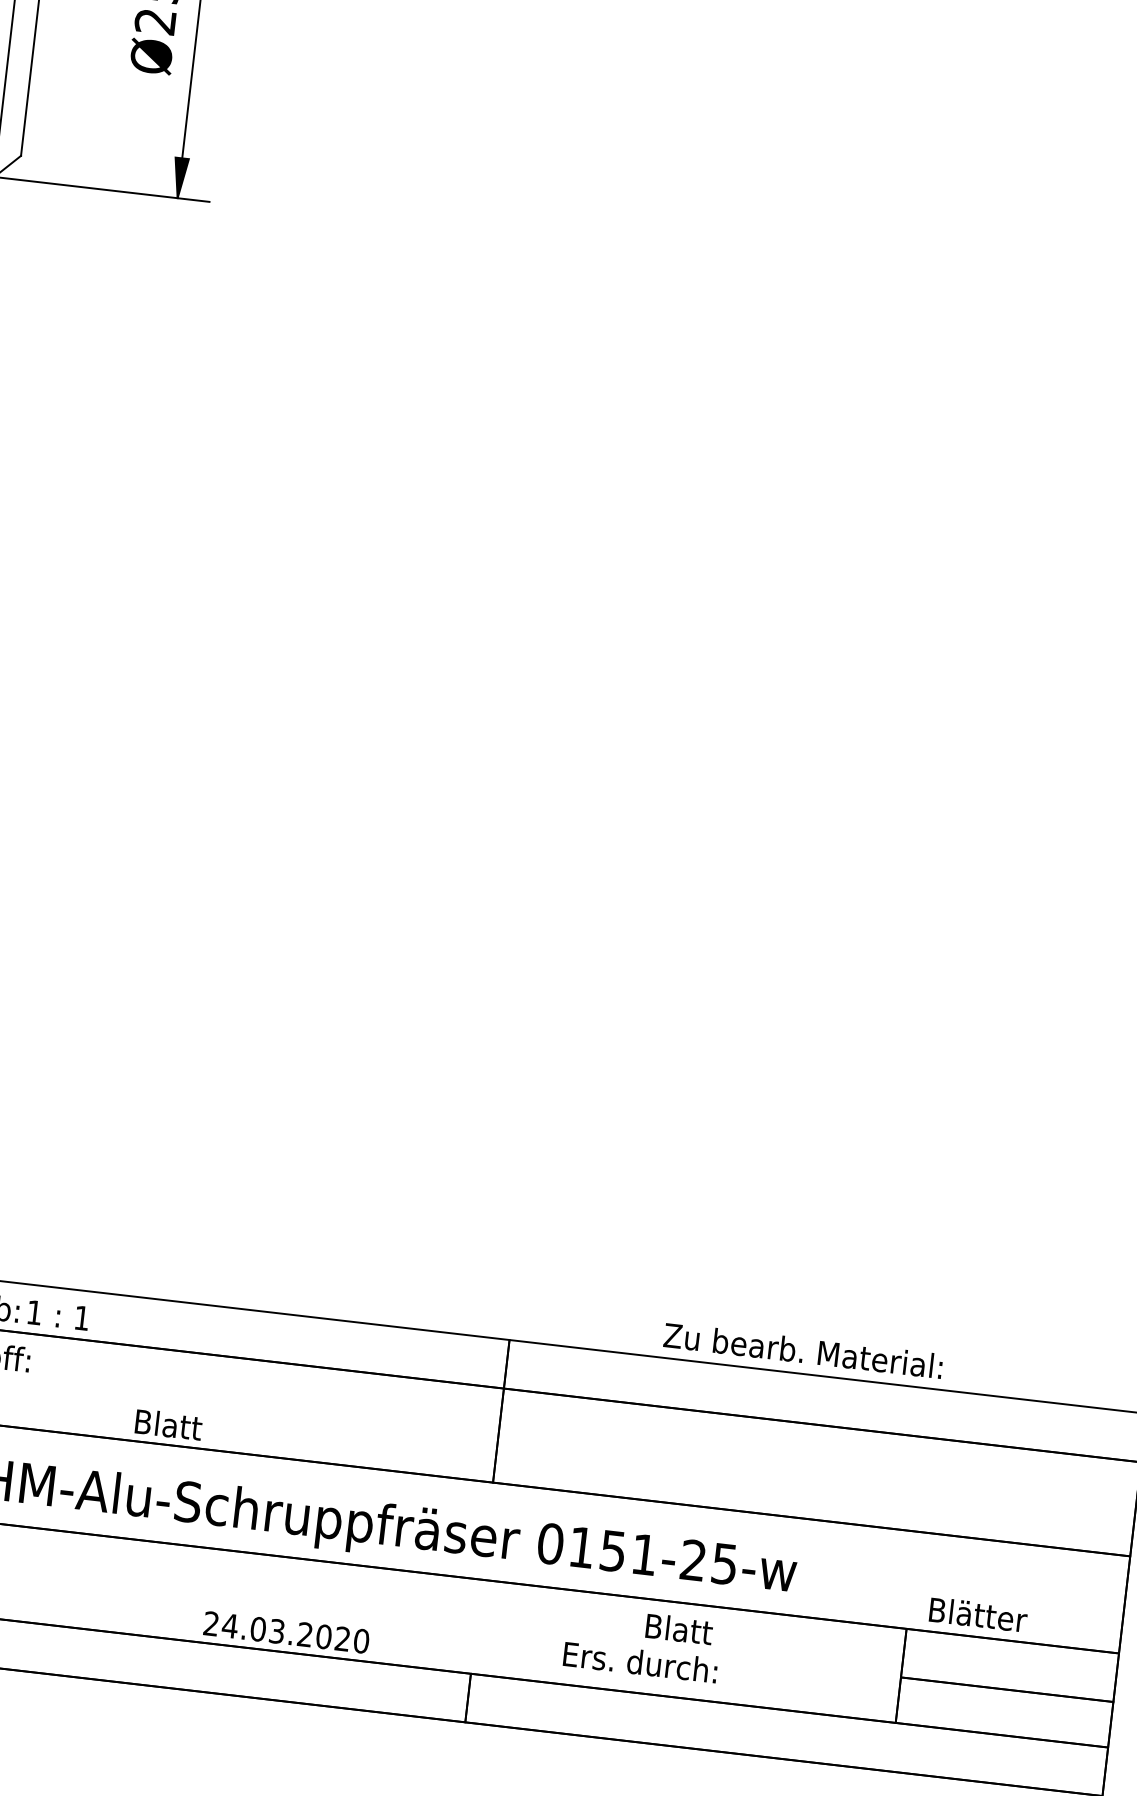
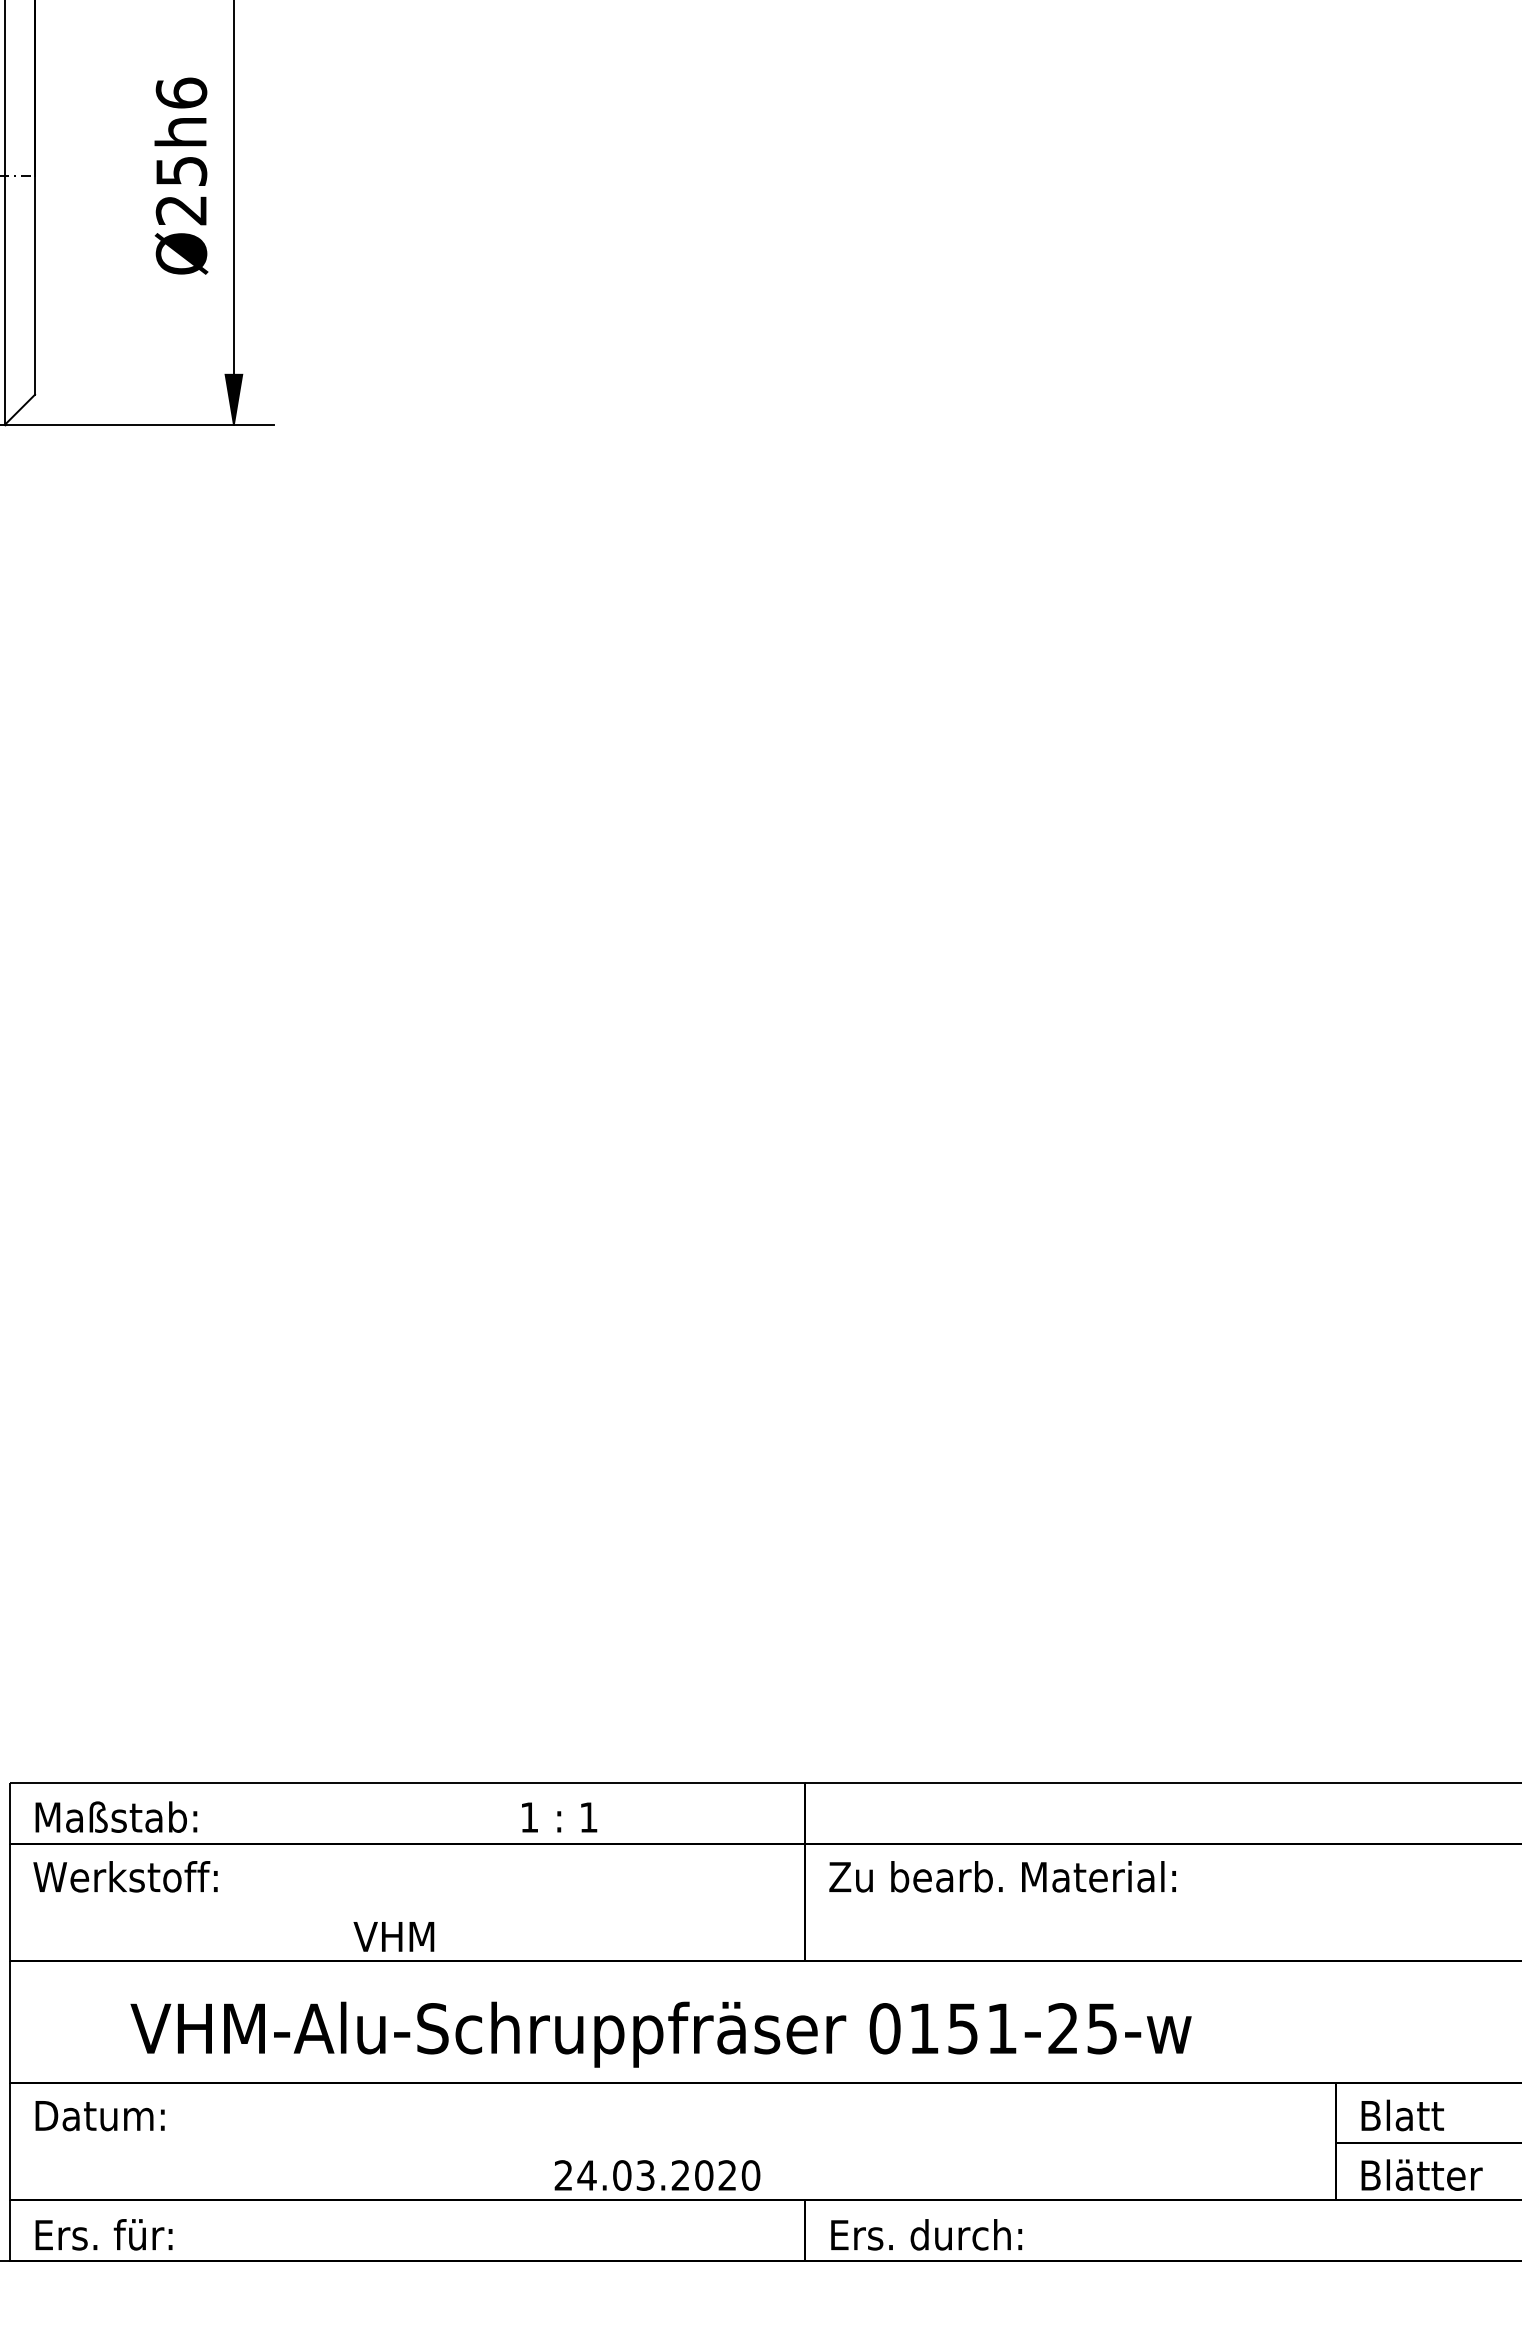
text: (58, 1315) -> (559, 1817), moved
text: (803, 1350) -> (1002, 1876), moved
text: (167, 1424) -> (396, 1936), Blatt -> VHM
text: (978, 1614) -> (1421, 2174), moved
text: (679, 1629) -> (1402, 2115), moved
text: (286, 1632) -> (657, 2175), moved
text: (640, 1662) -> (926, 2234), moved

